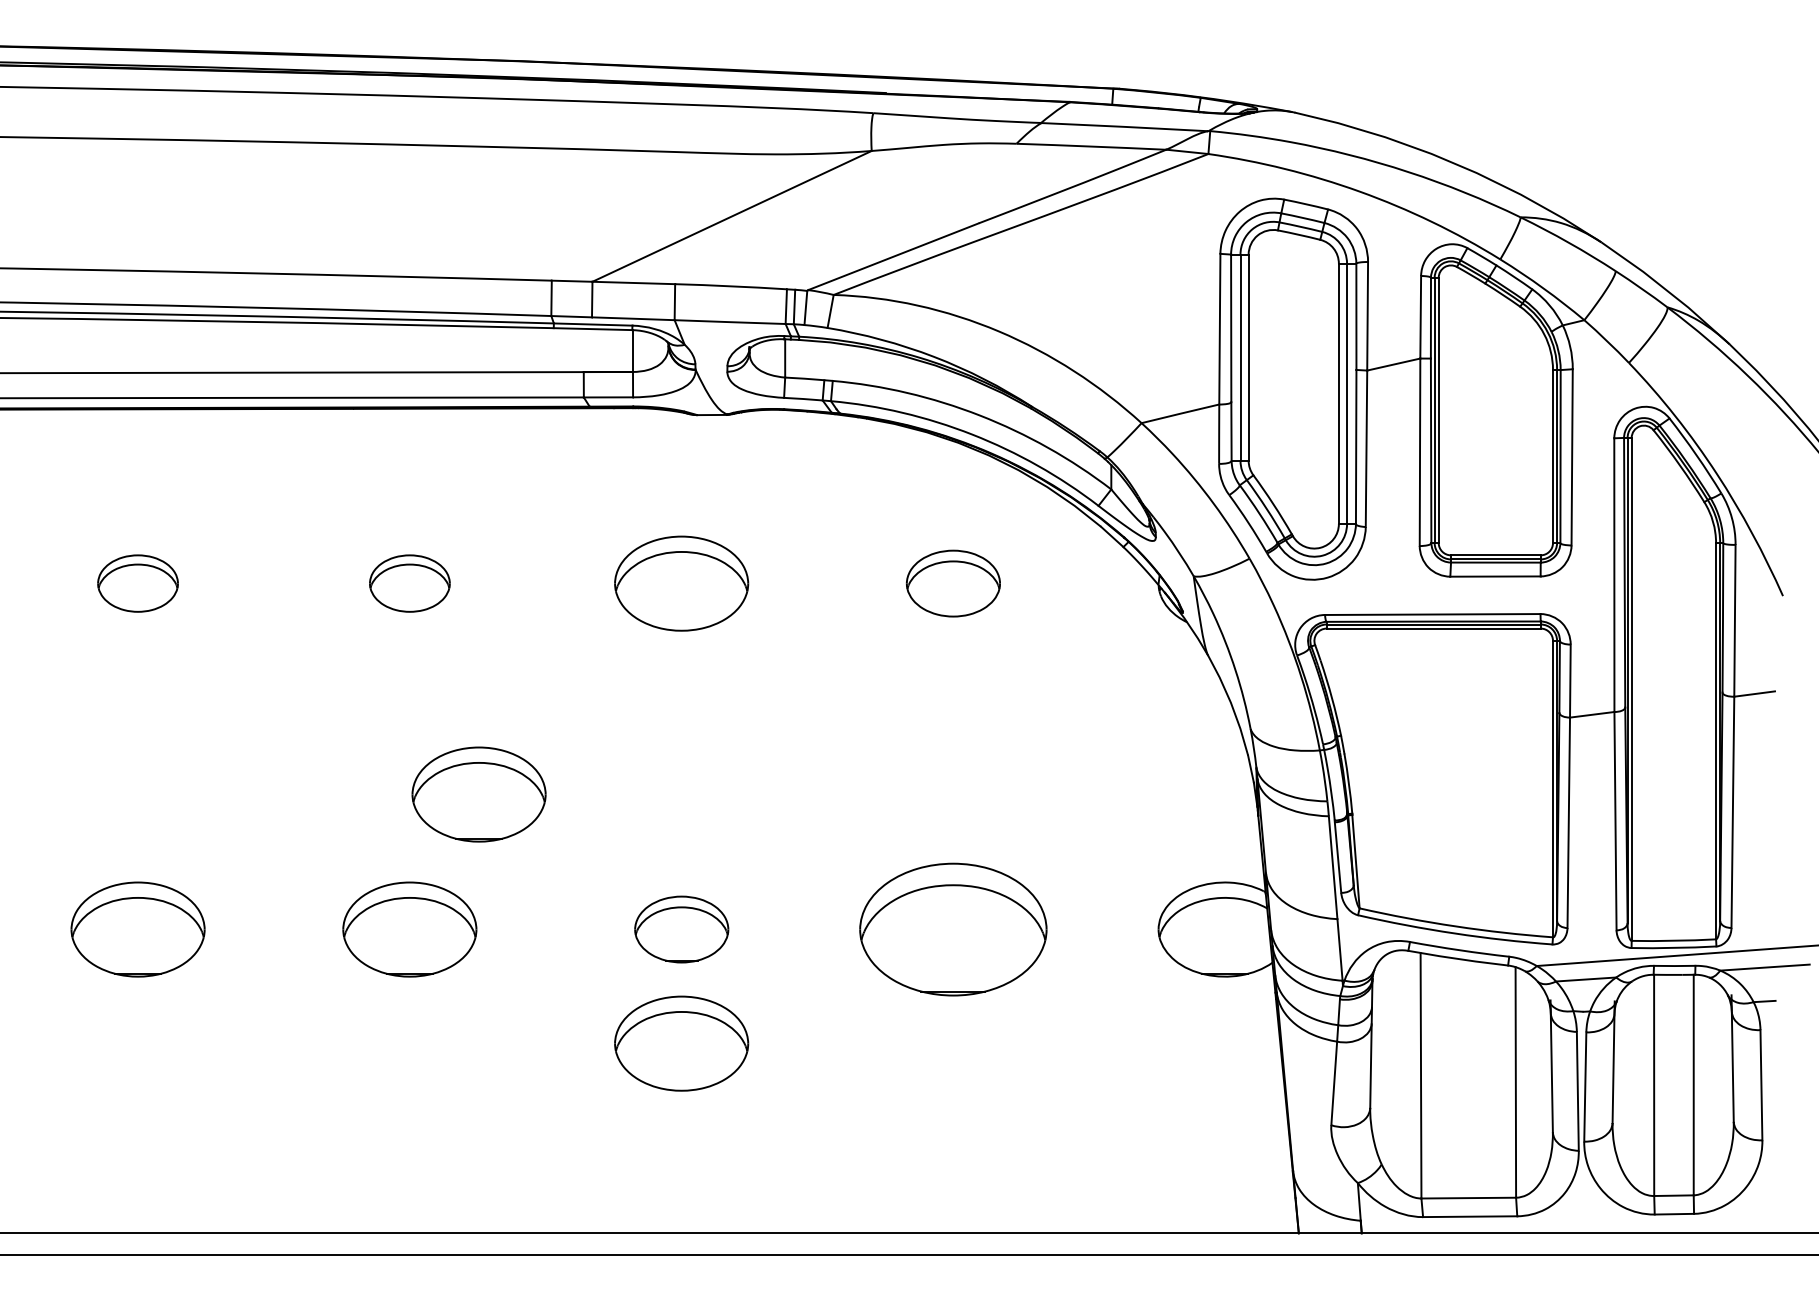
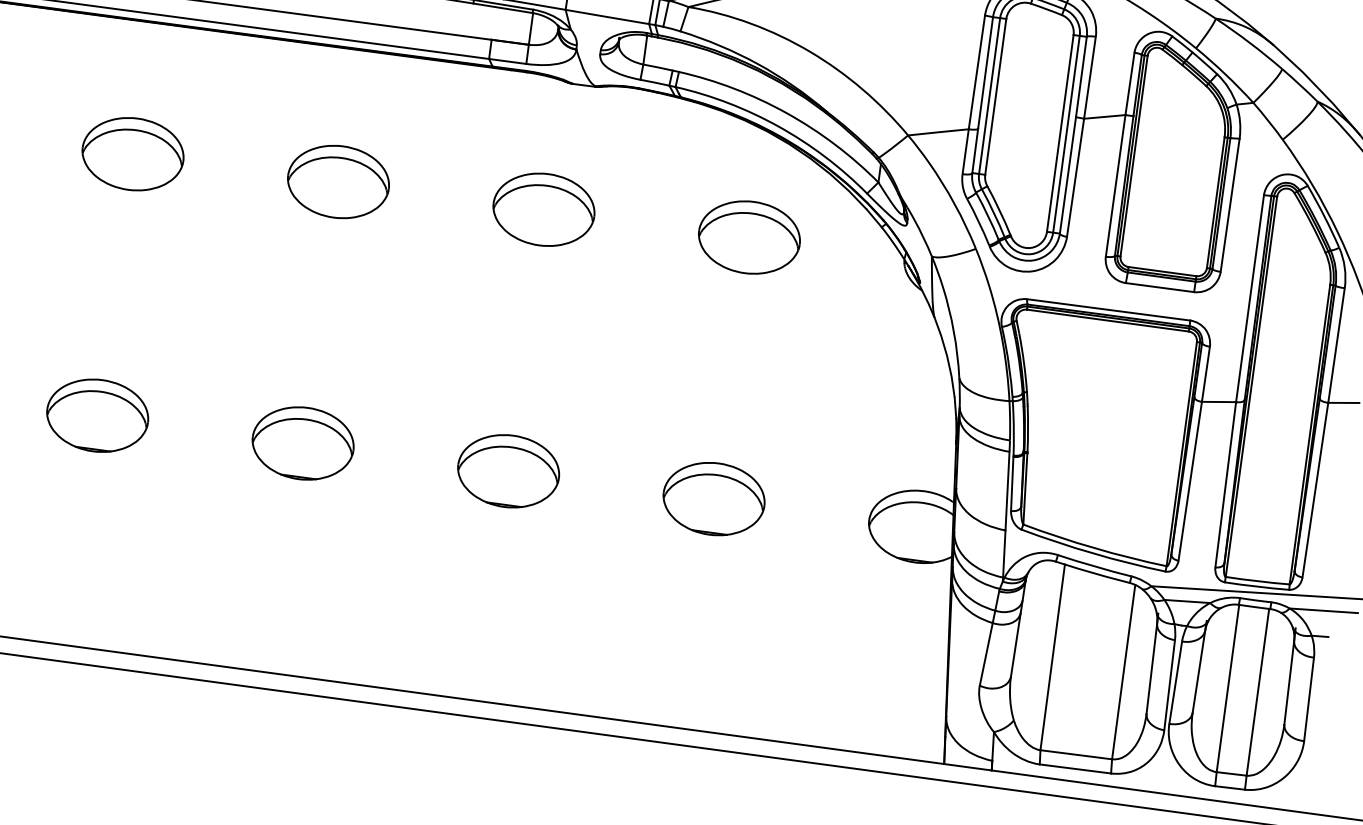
part: (137, 583) -> (132, 154), size x1.67
part: (409, 583) -> (338, 181), size x1.67
part: (953, 583) -> (749, 237), size x1.43
part: (478, 794) -> (368, 348), removed
part: (681, 929) -> (508, 471), size x1.43
part: (953, 929) -> (714, 499), size x0.71
part: (681, 1043) -> (496, 557), removed

